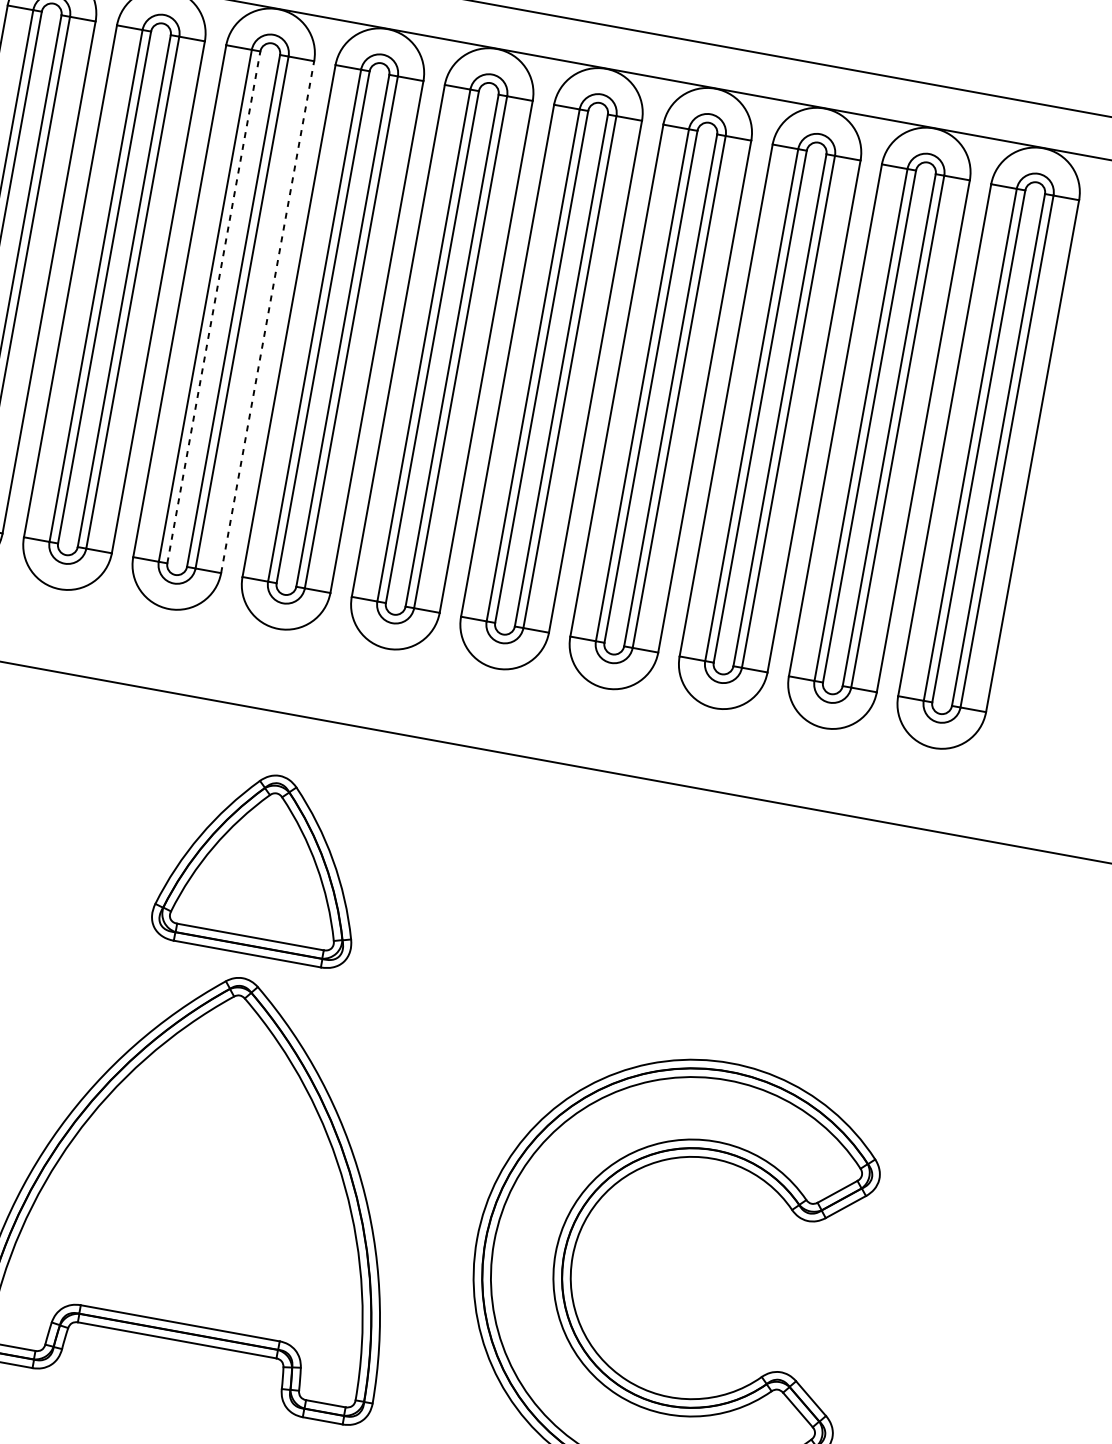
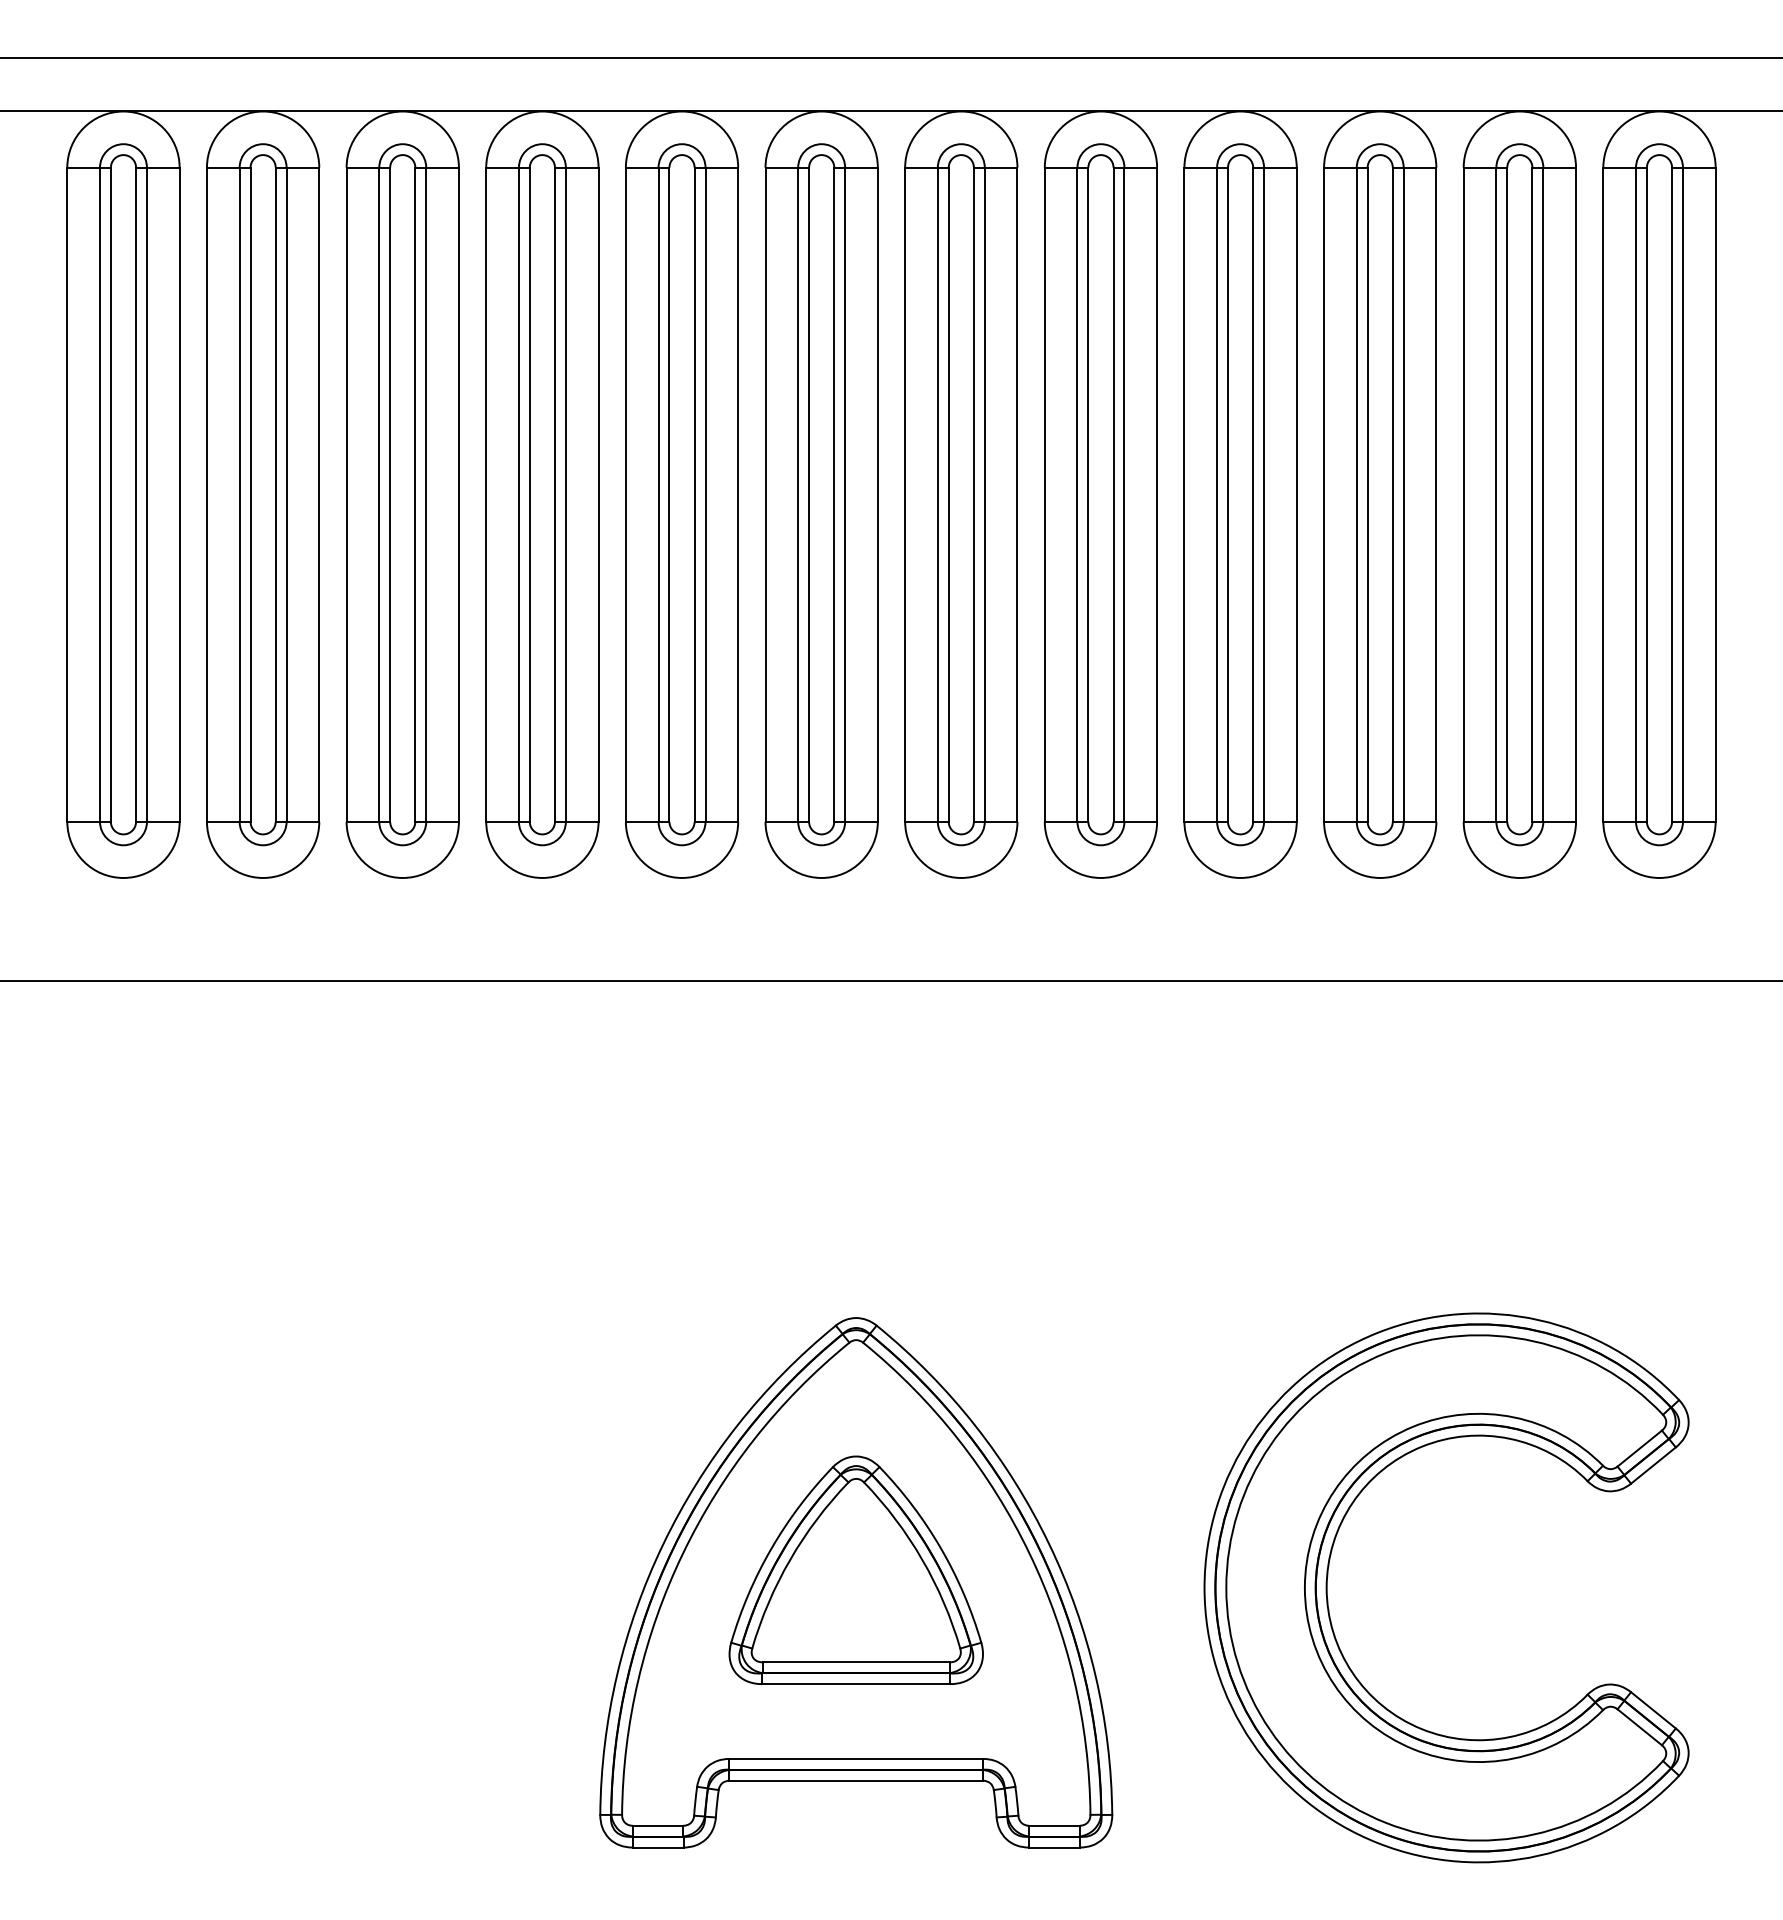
line: (213, 307) -> (669, 494), dashed -> solid
line: (267, 317) -> (738, 494), dashed -> solid
part: (263, 864) -> (855, 1569), moved

